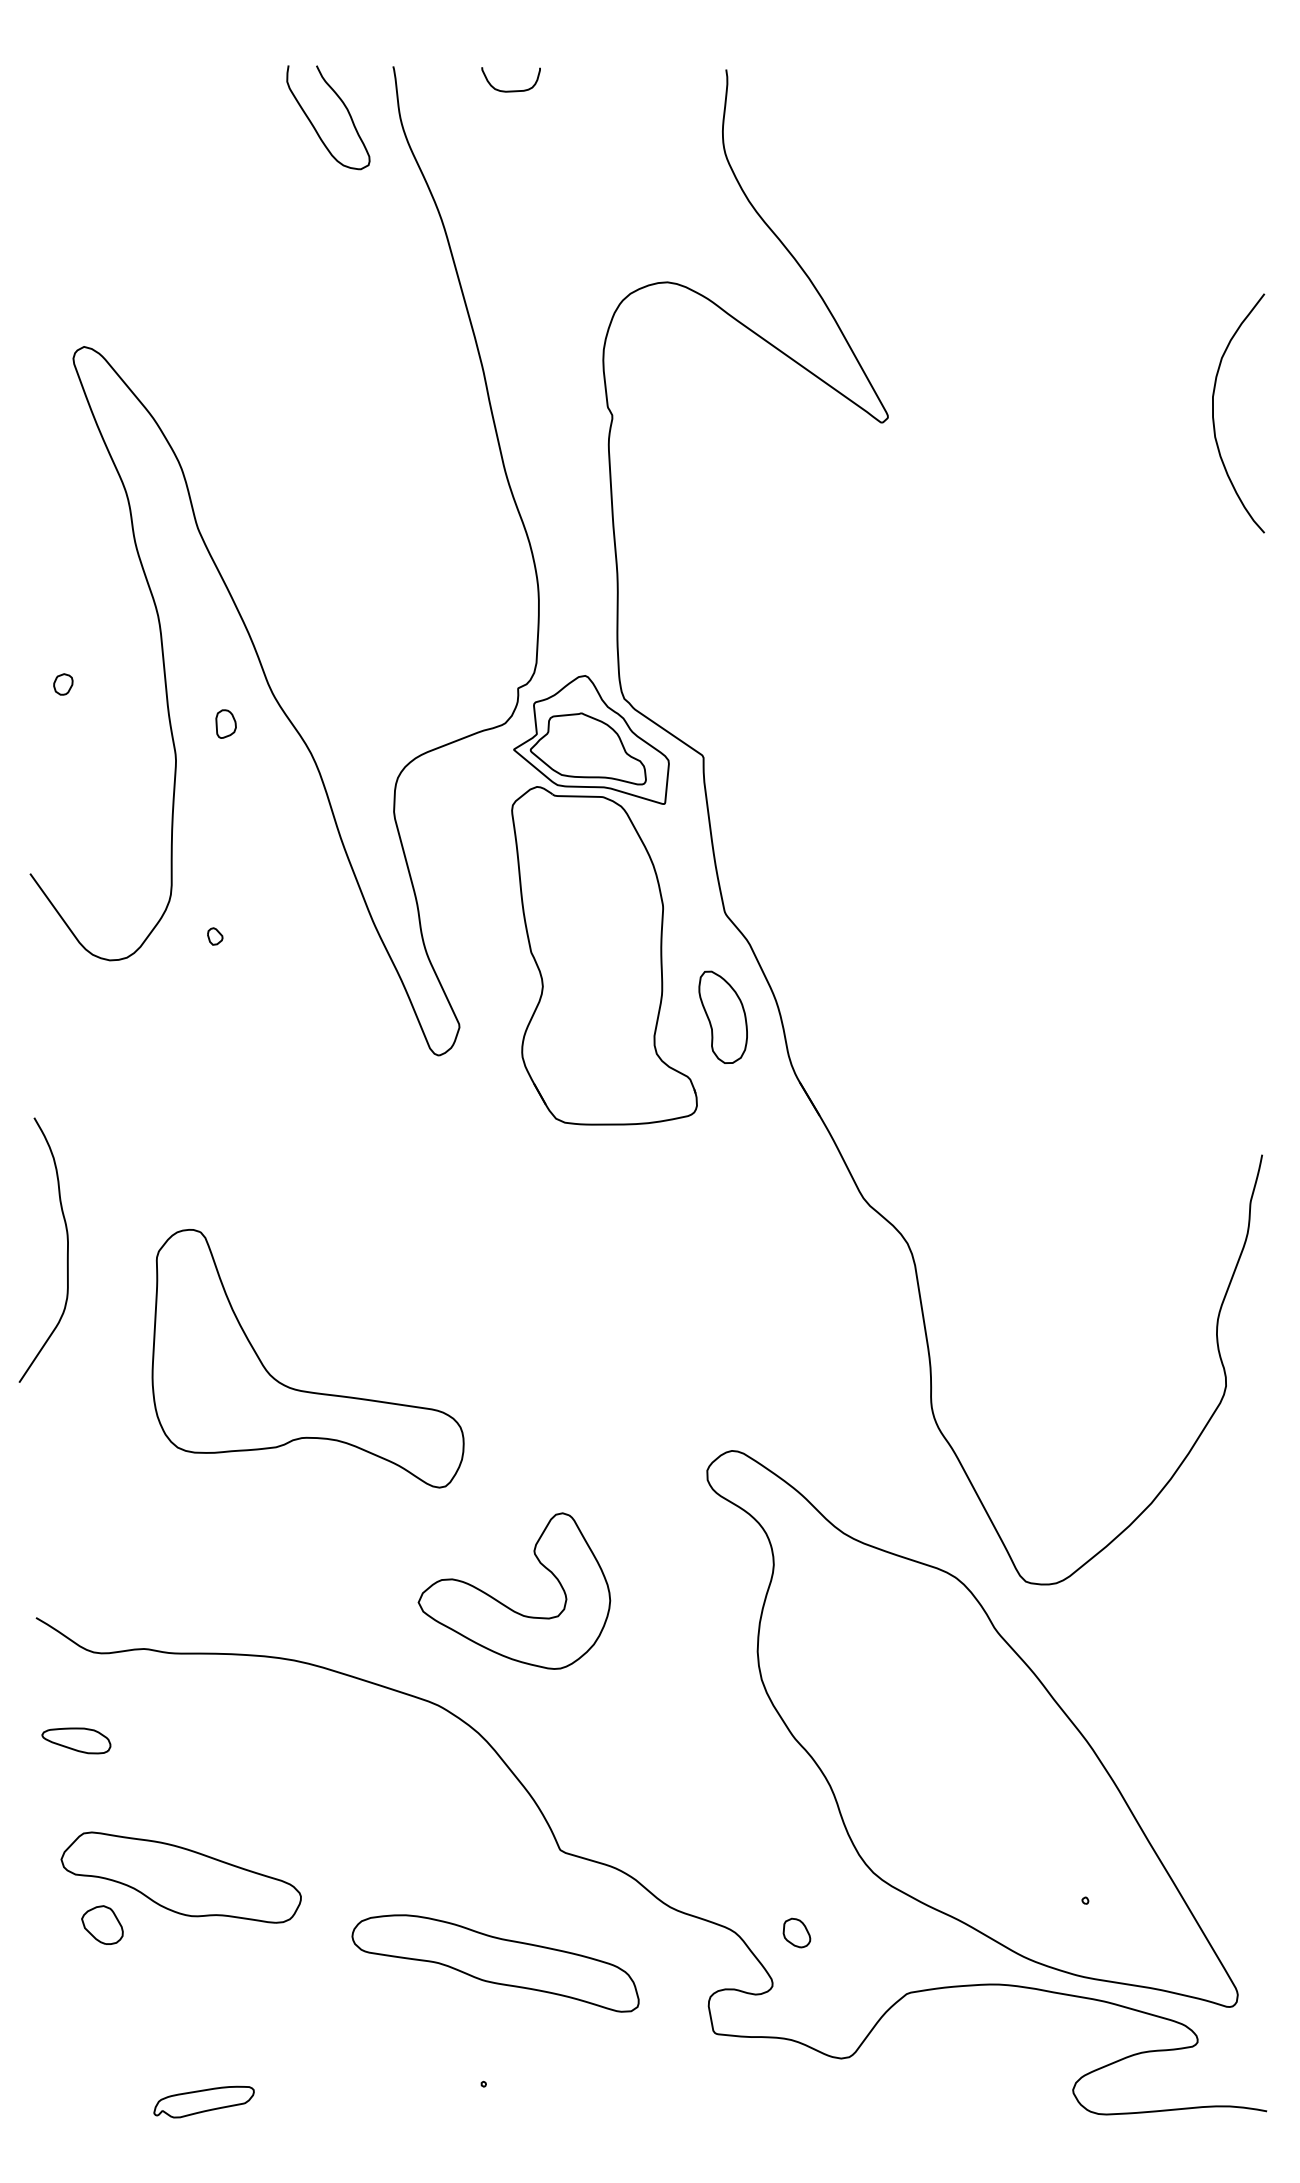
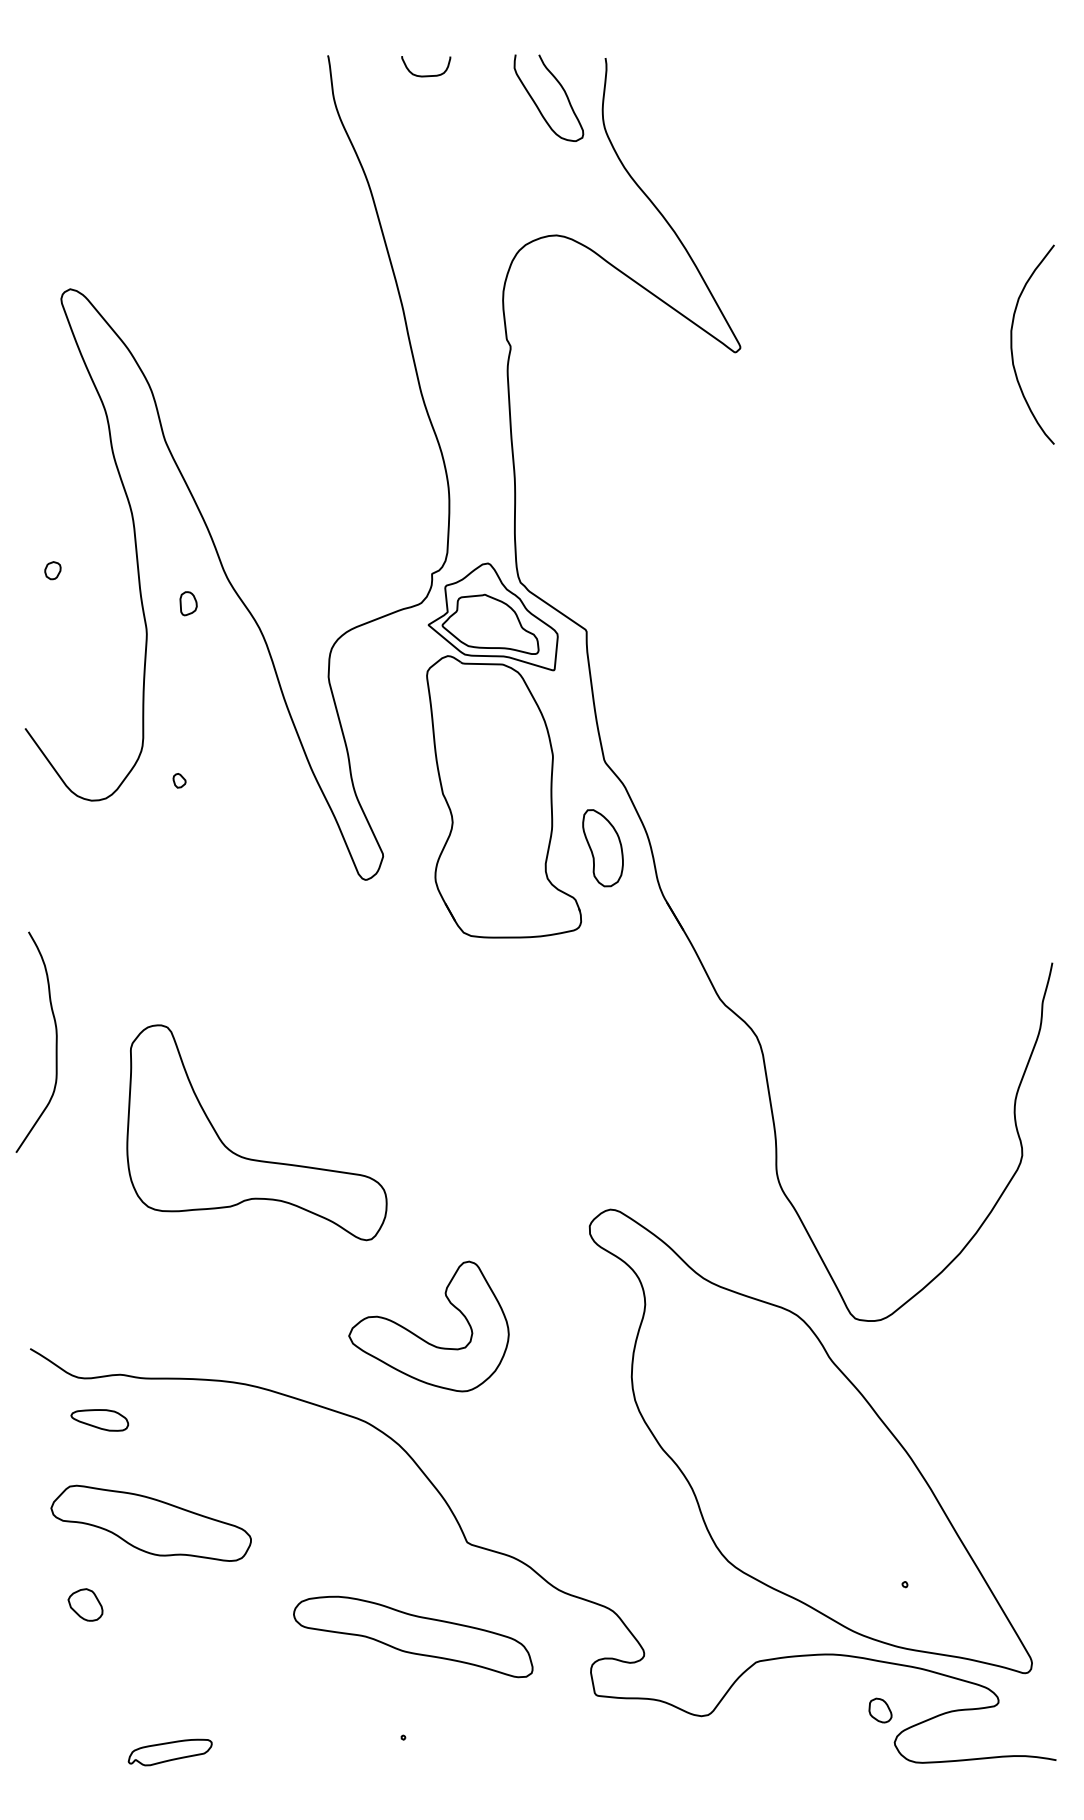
curve: (313, 124) -> (536, 103), moved
part: (76, 1741) -> (99, 1420), moved
part: (180, 1876) -> (150, 1522), moved
part: (796, 1932) -> (880, 1710), moved

